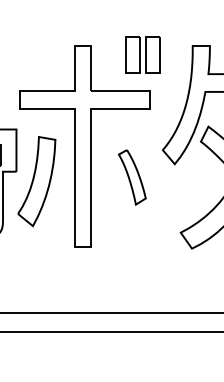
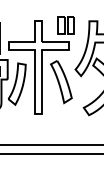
part: (132, 178) -> (61, 82), size x1.67

